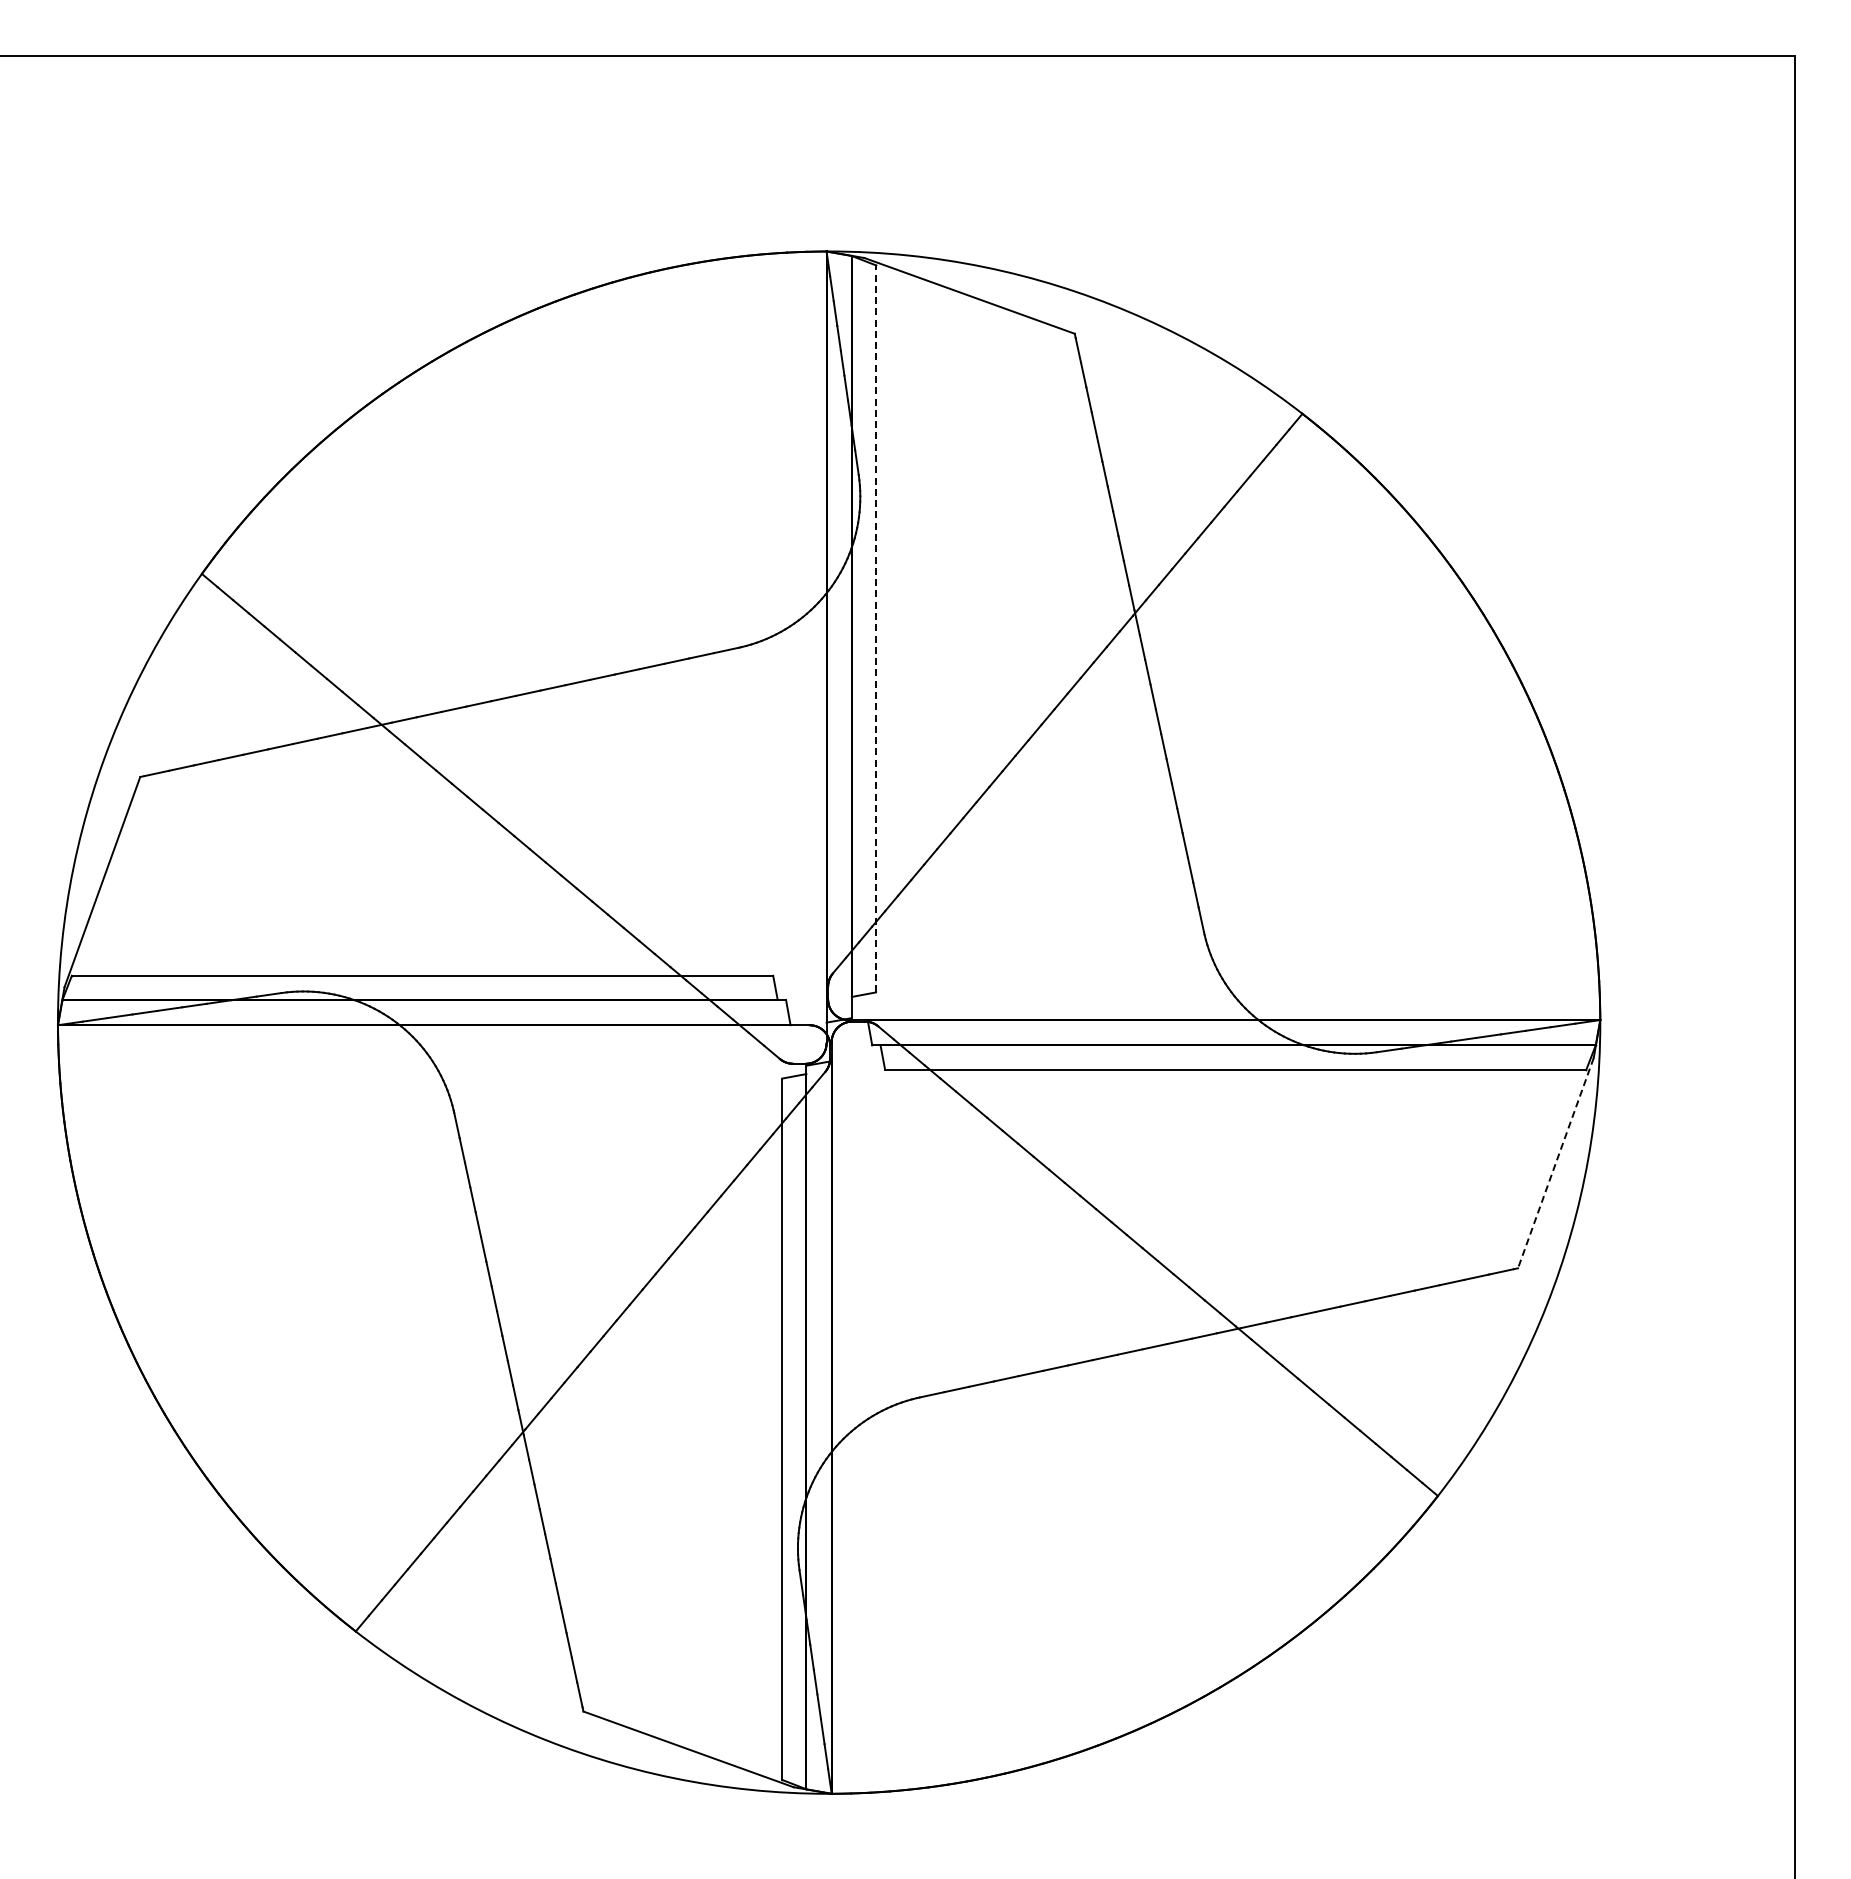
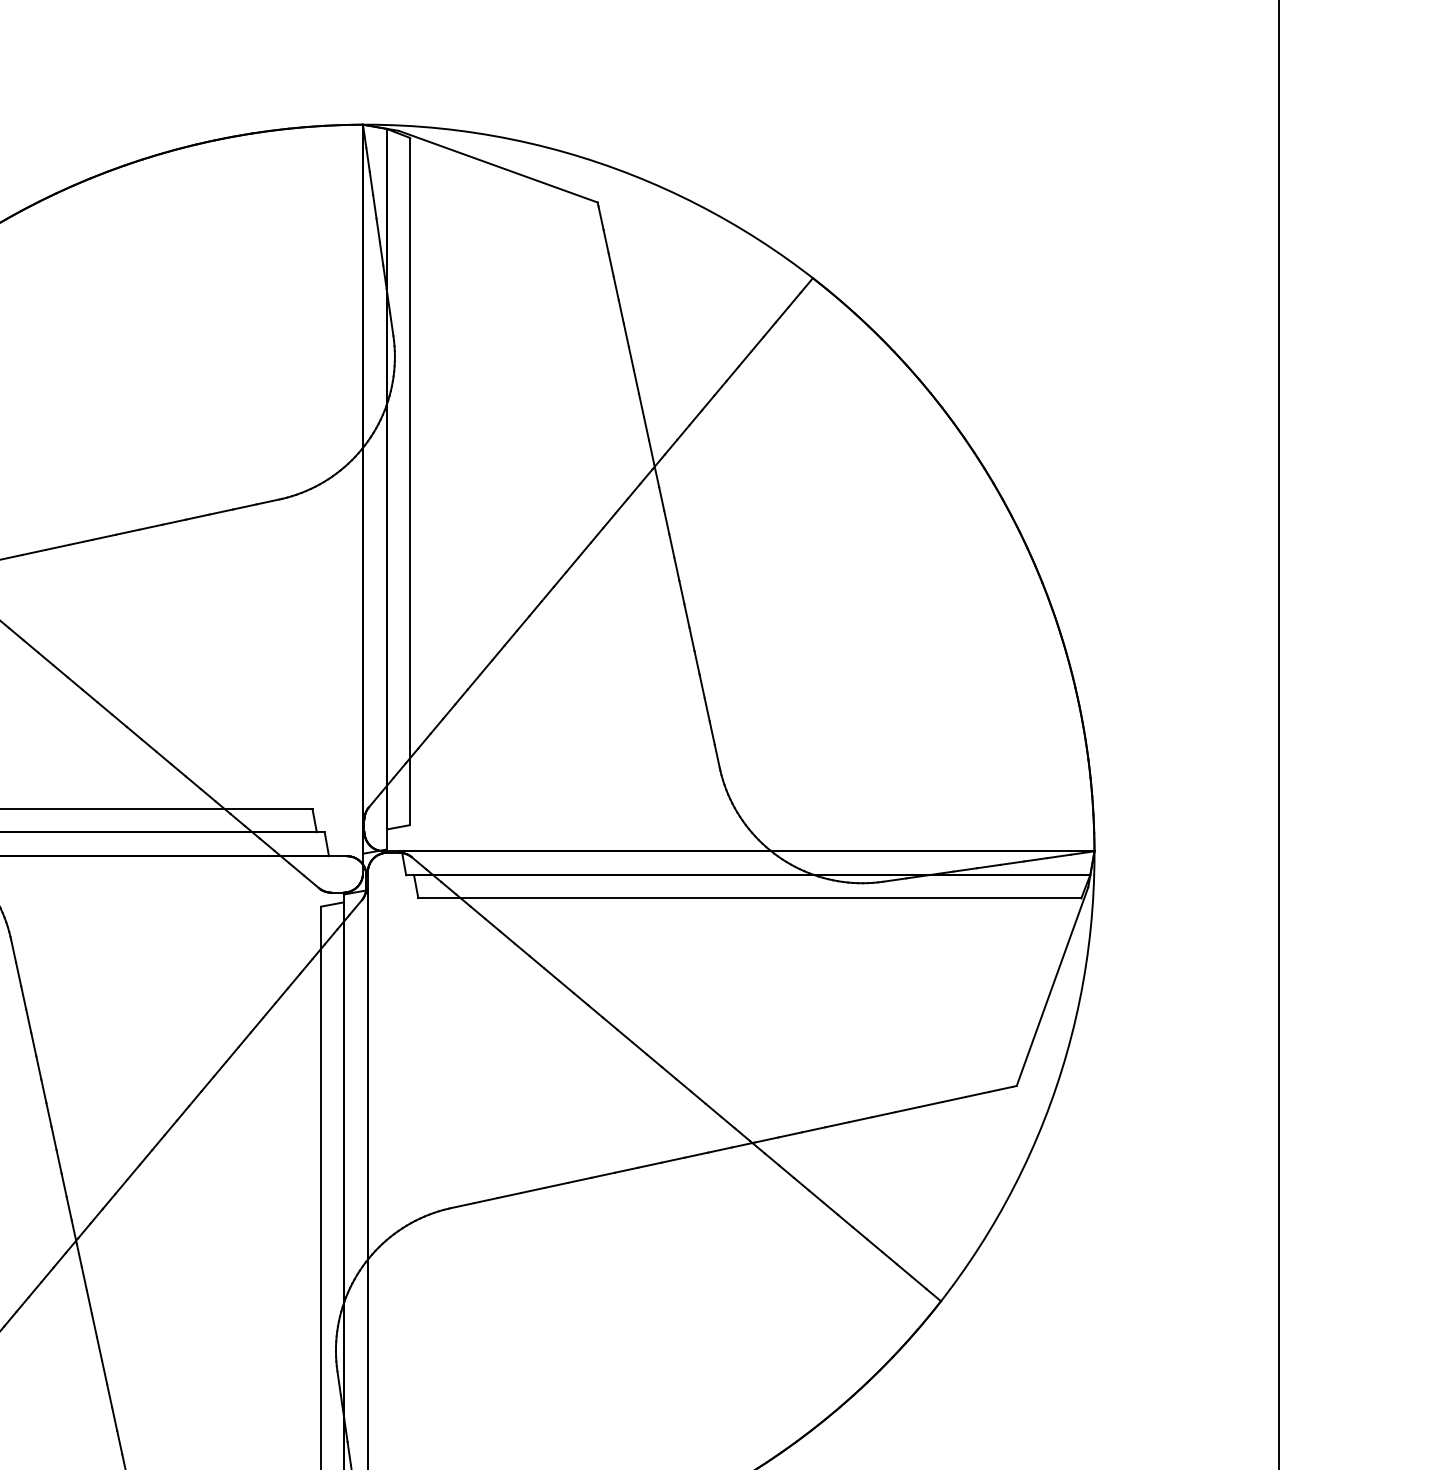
line: (876, 628) -> (410, 481), dashed -> solid
line: (1555, 1163) -> (1052, 986), dashed -> solid

